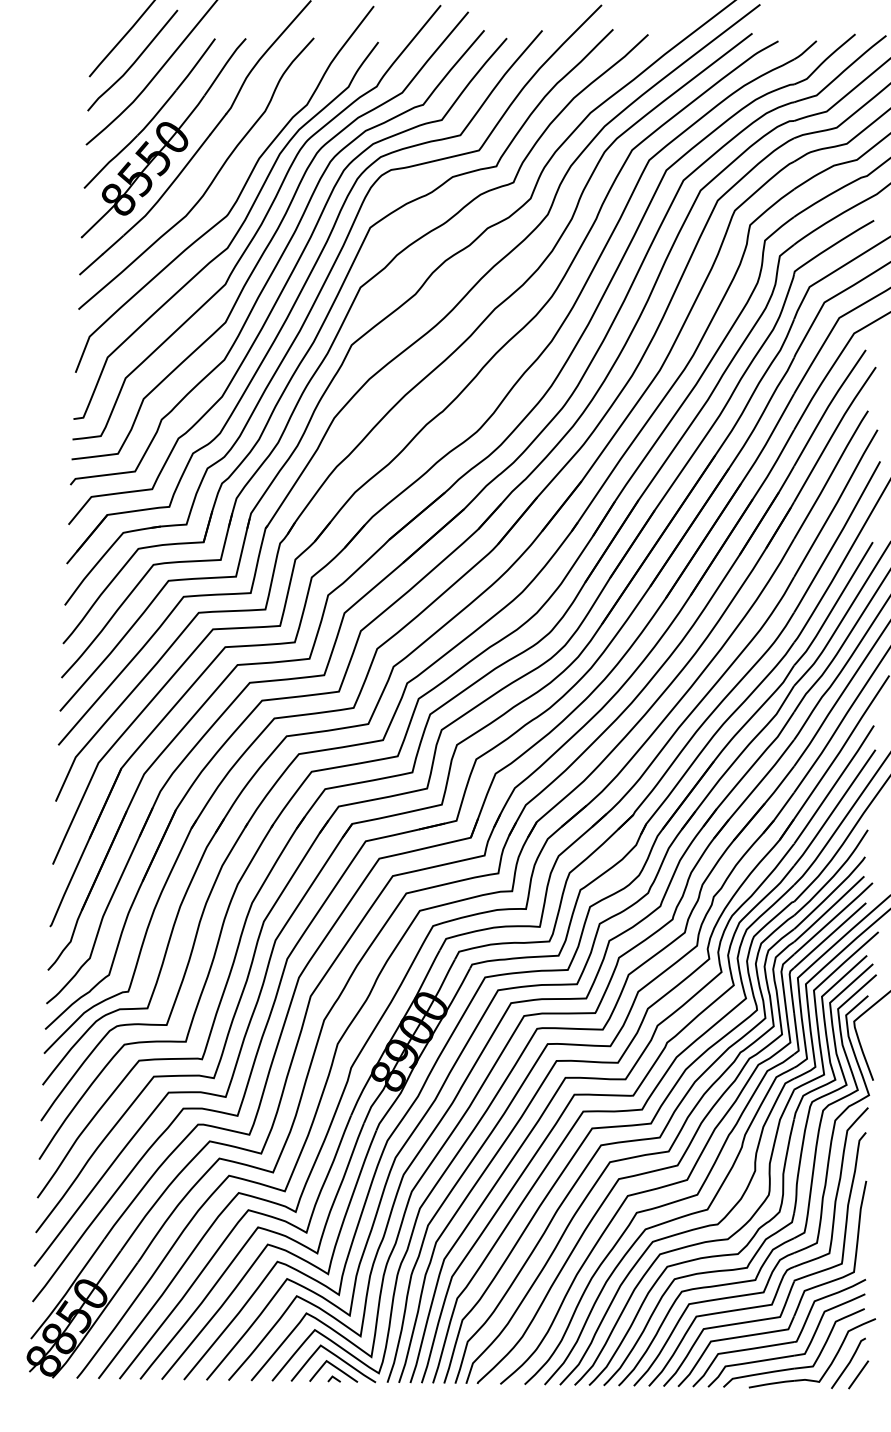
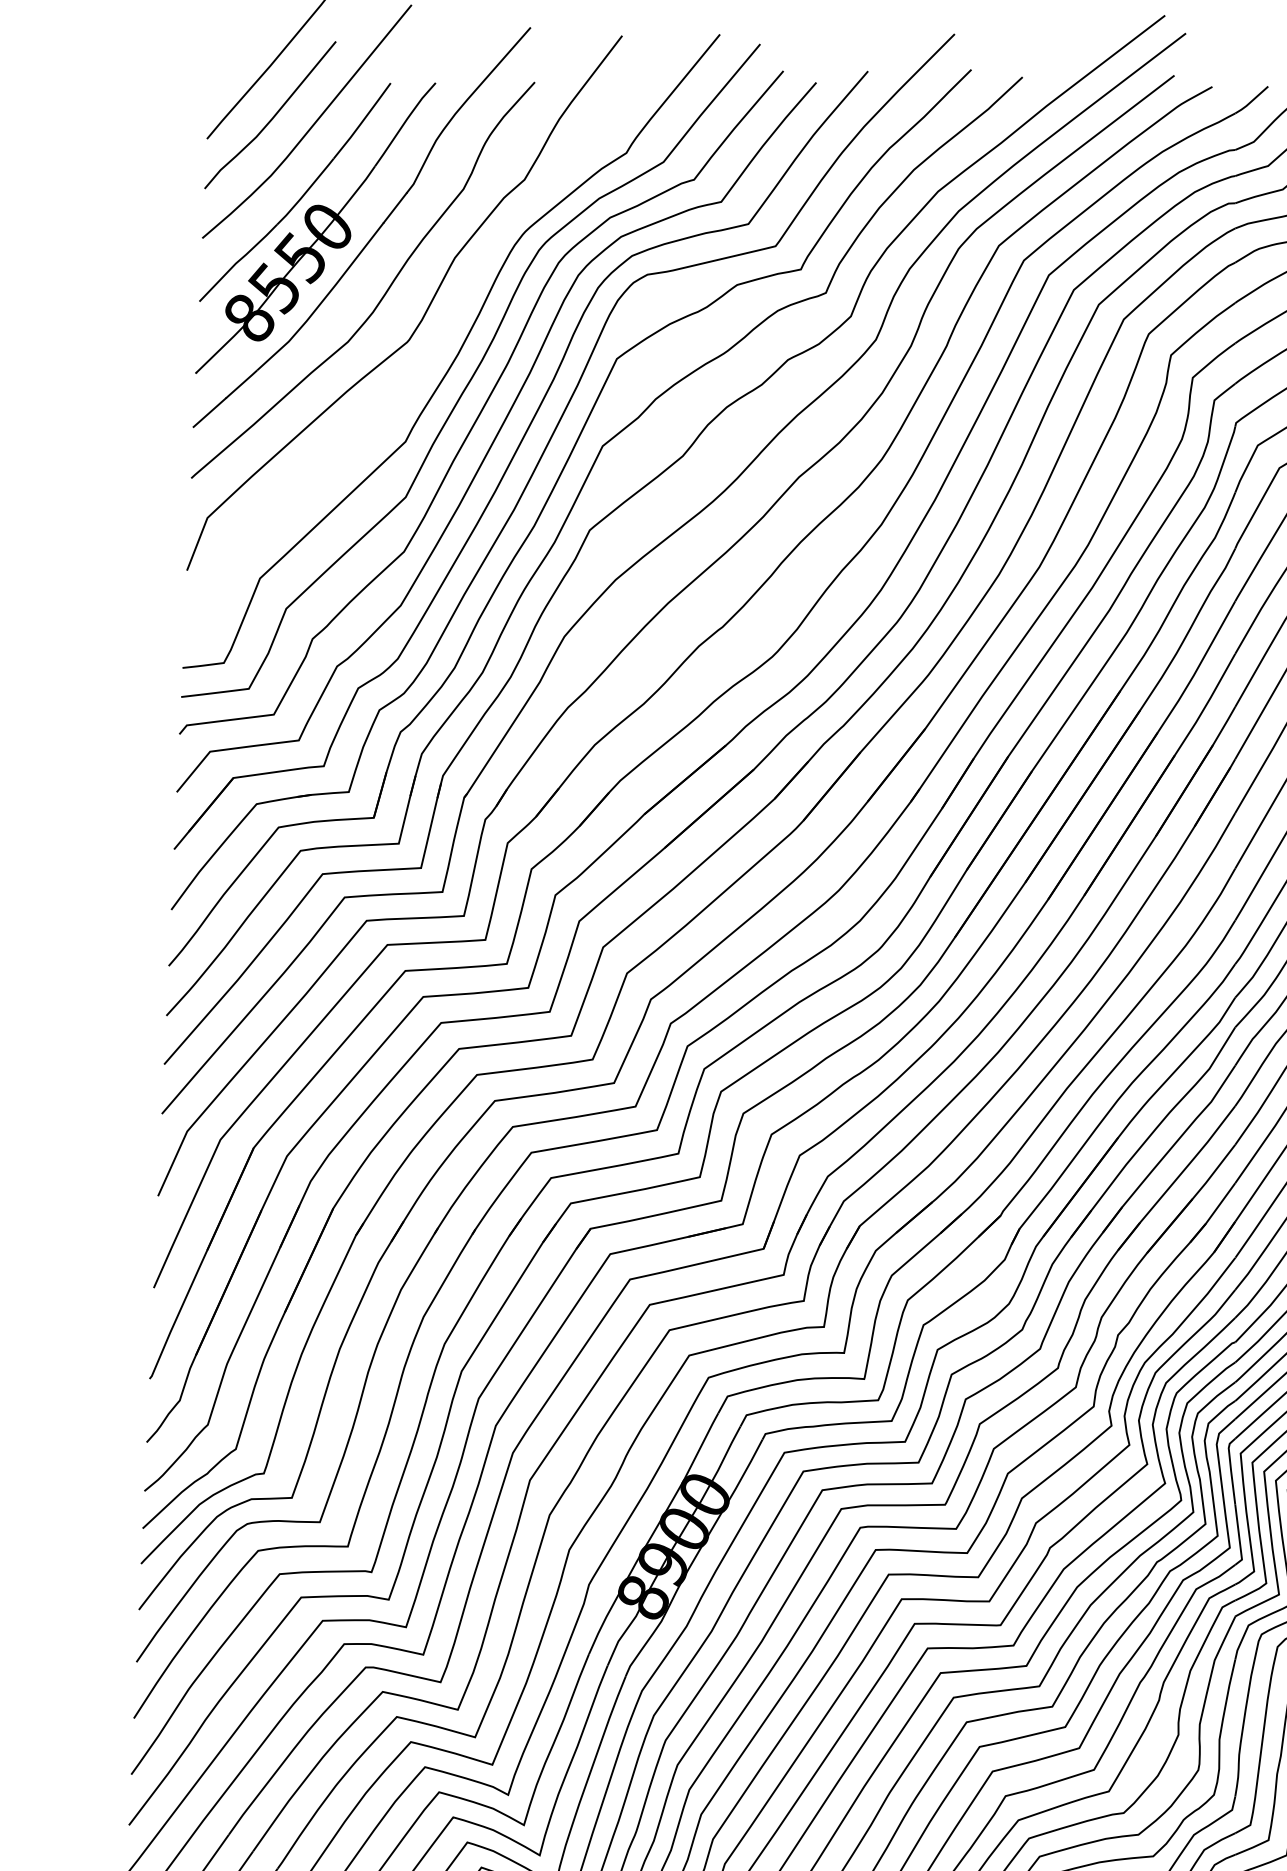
curve: (233, 236) -> (417, 371), removed

